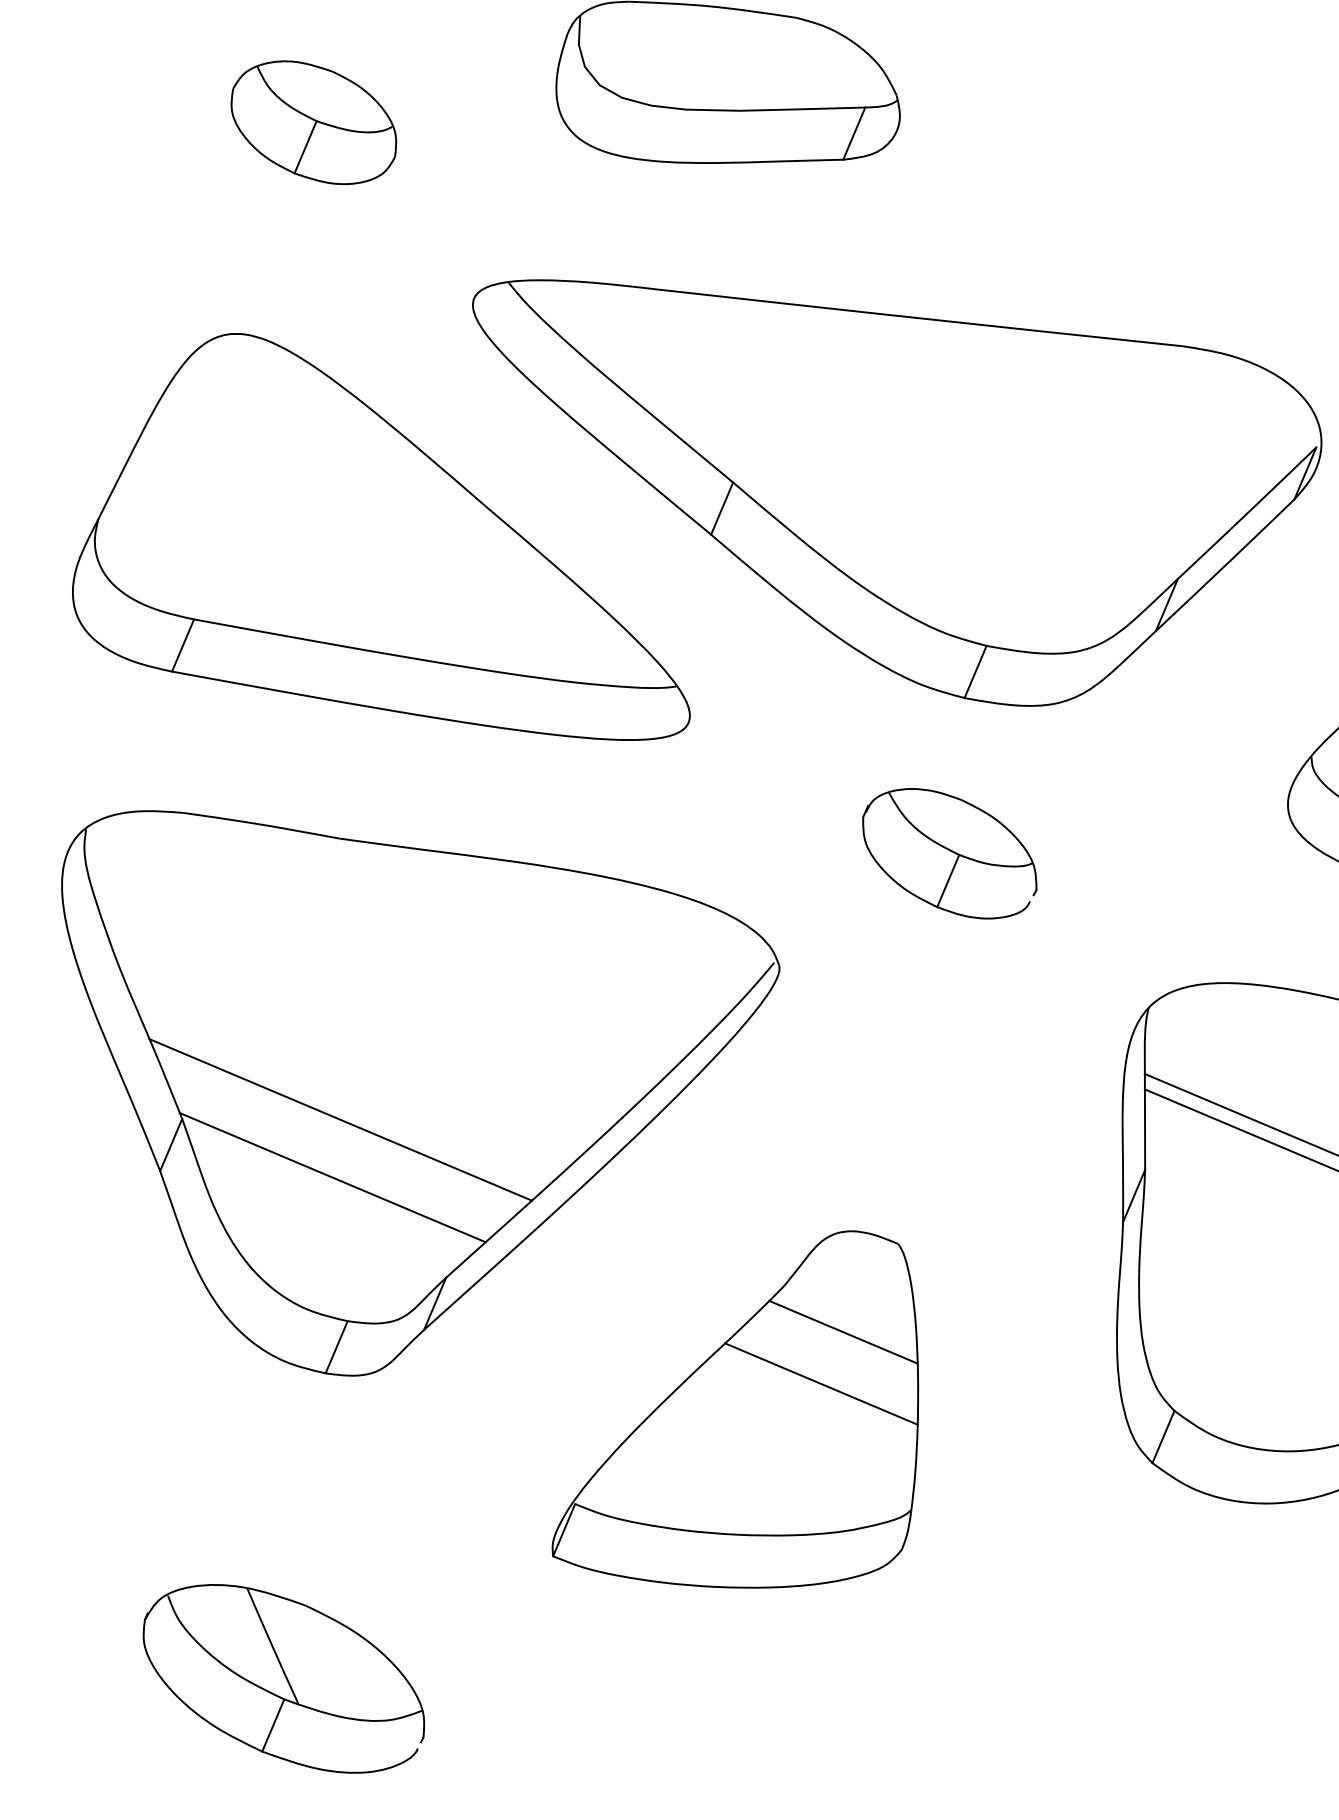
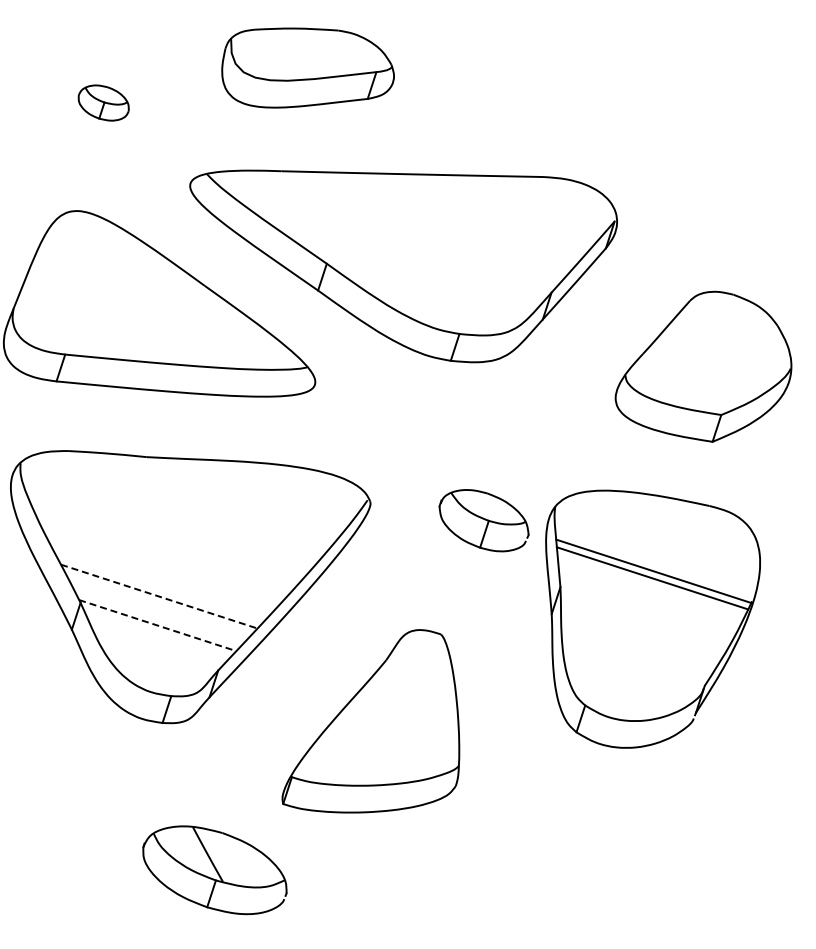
part: (313, 121) -> (103, 102), size x0.6
part: (948, 853) -> (483, 520), moved
line: (341, 1119) -> (159, 596), solid -> dashed
line: (332, 1177) -> (157, 625), solid -> dashed
line: (843, 1332) -> (417, 680), removed
line: (820, 1384) -> (408, 707), removed
part: (283, 1679) -> (214, 870), moved

